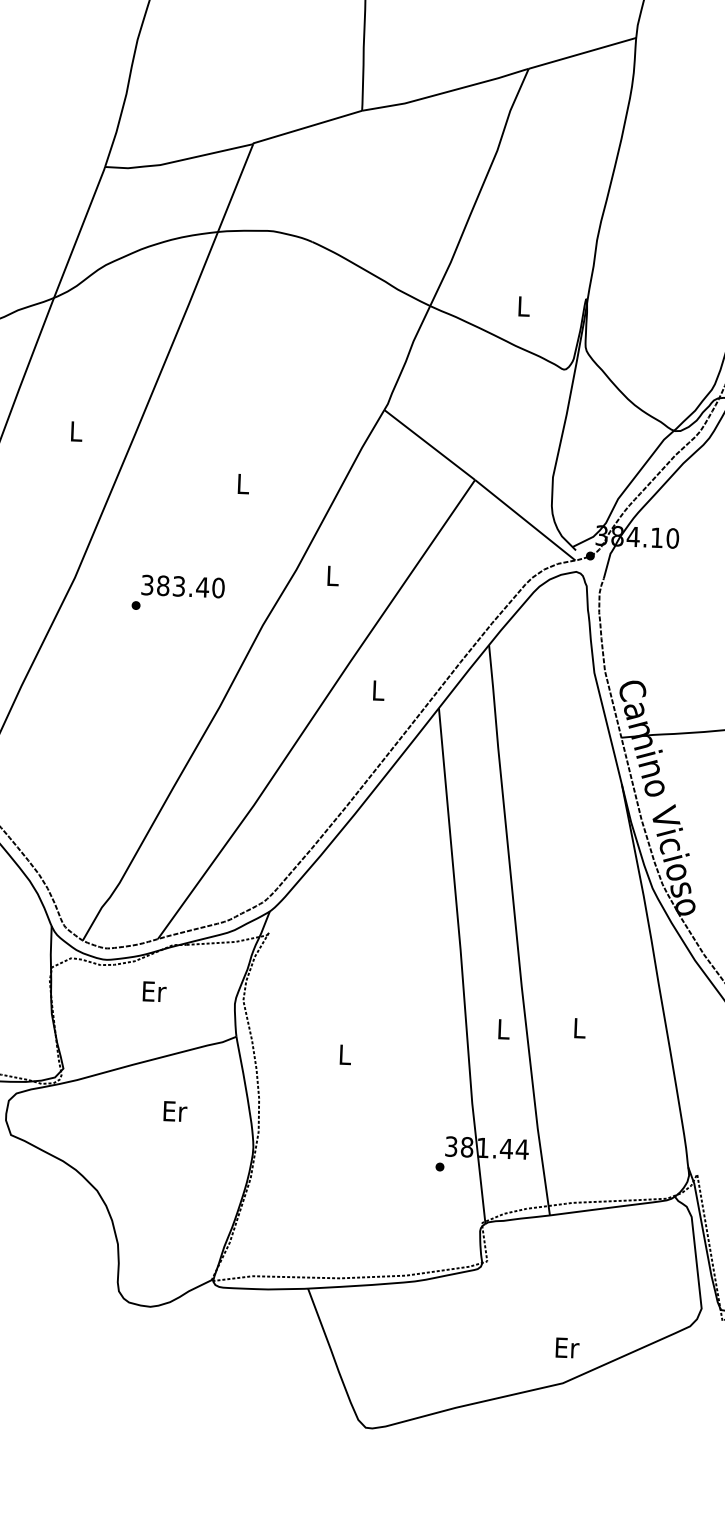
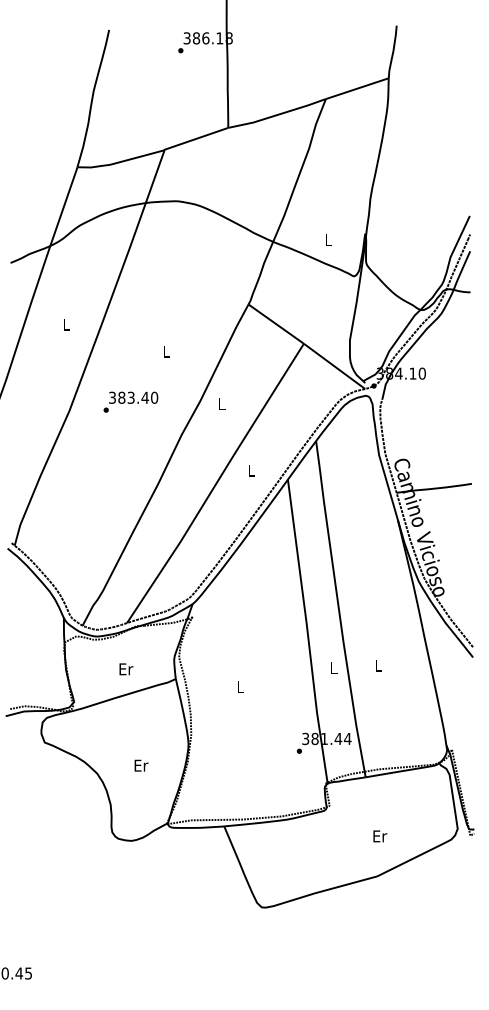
text: (177, 592) -> (130, 401), moved
text: (154, 992) -> (126, 669), moved
text: (175, 1111) -> (141, 765), moved
text: (567, 1348) -> (380, 836), moved

